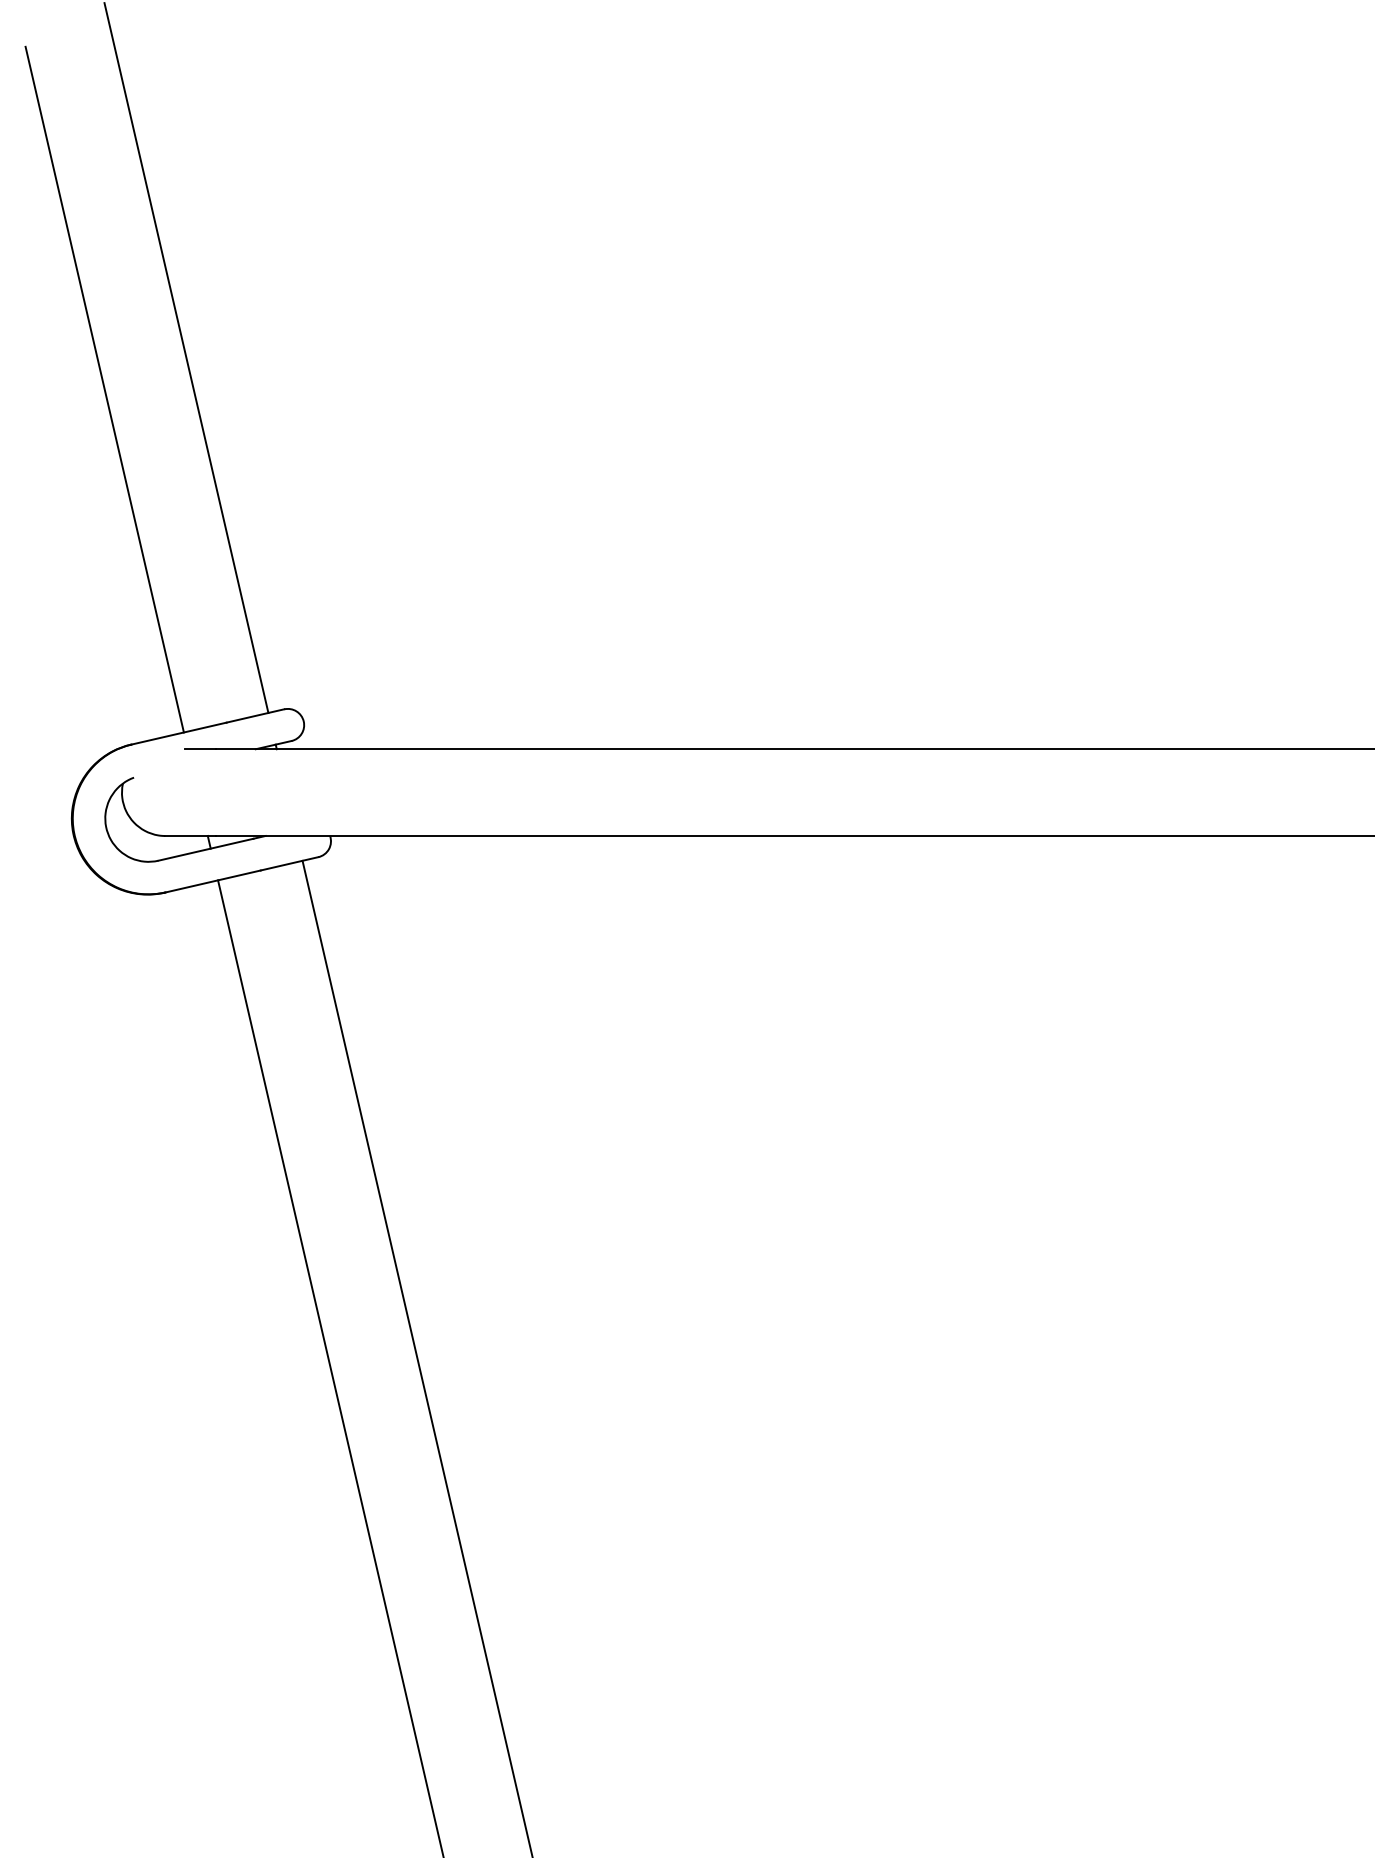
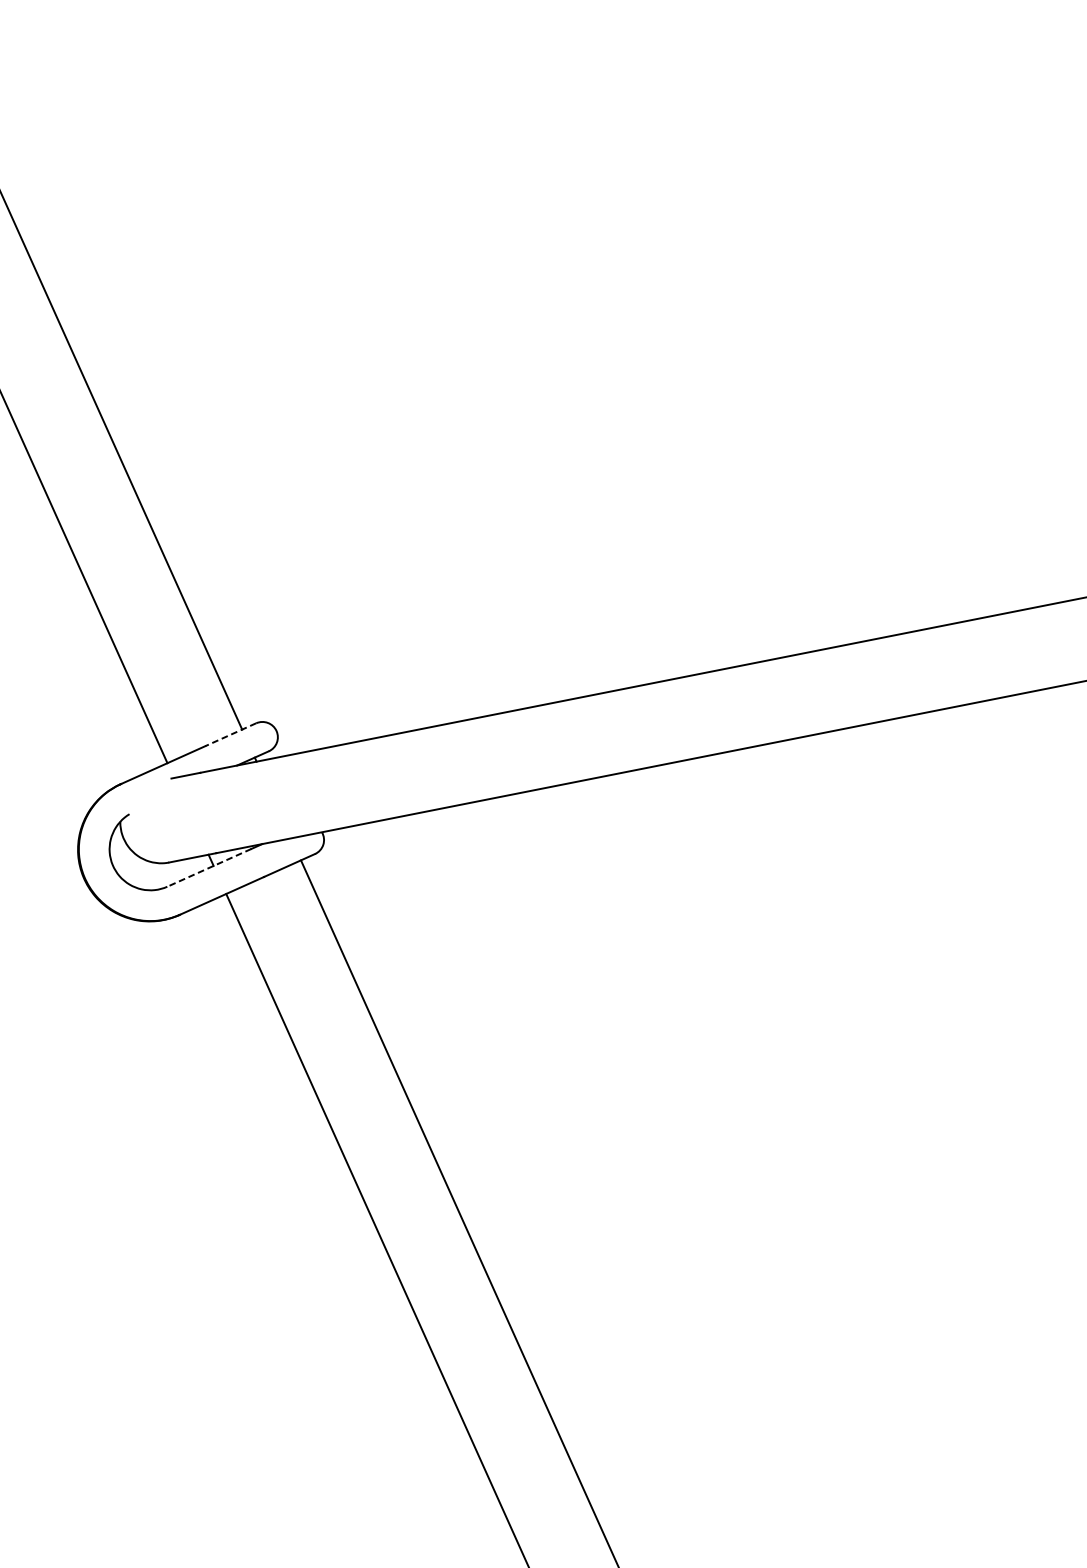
line: (255, 715) -> (230, 734), solid -> dashed
line: (205, 849) -> (208, 867), solid -> dashed

